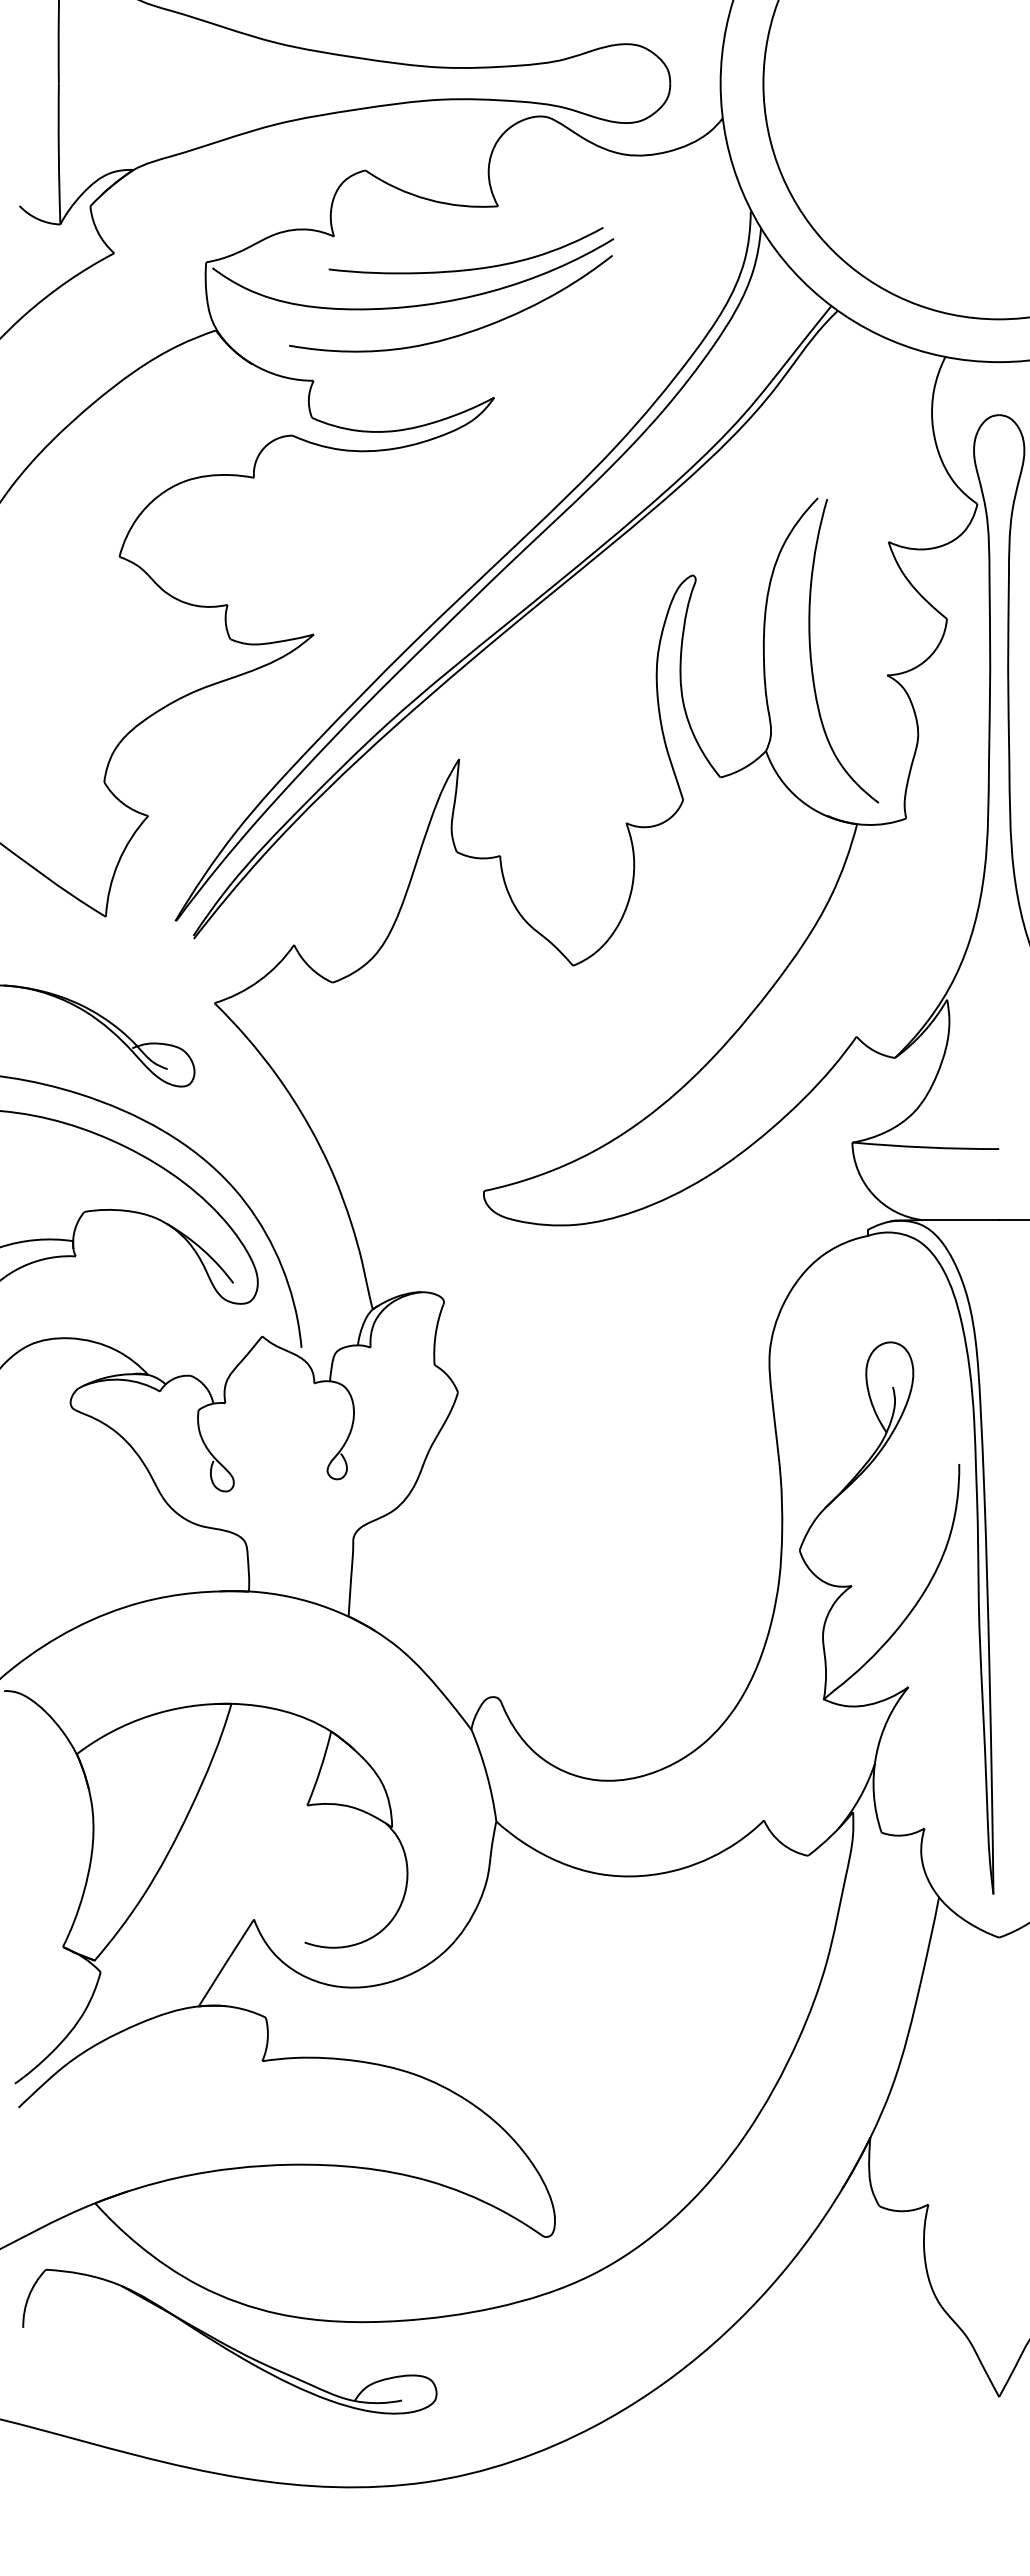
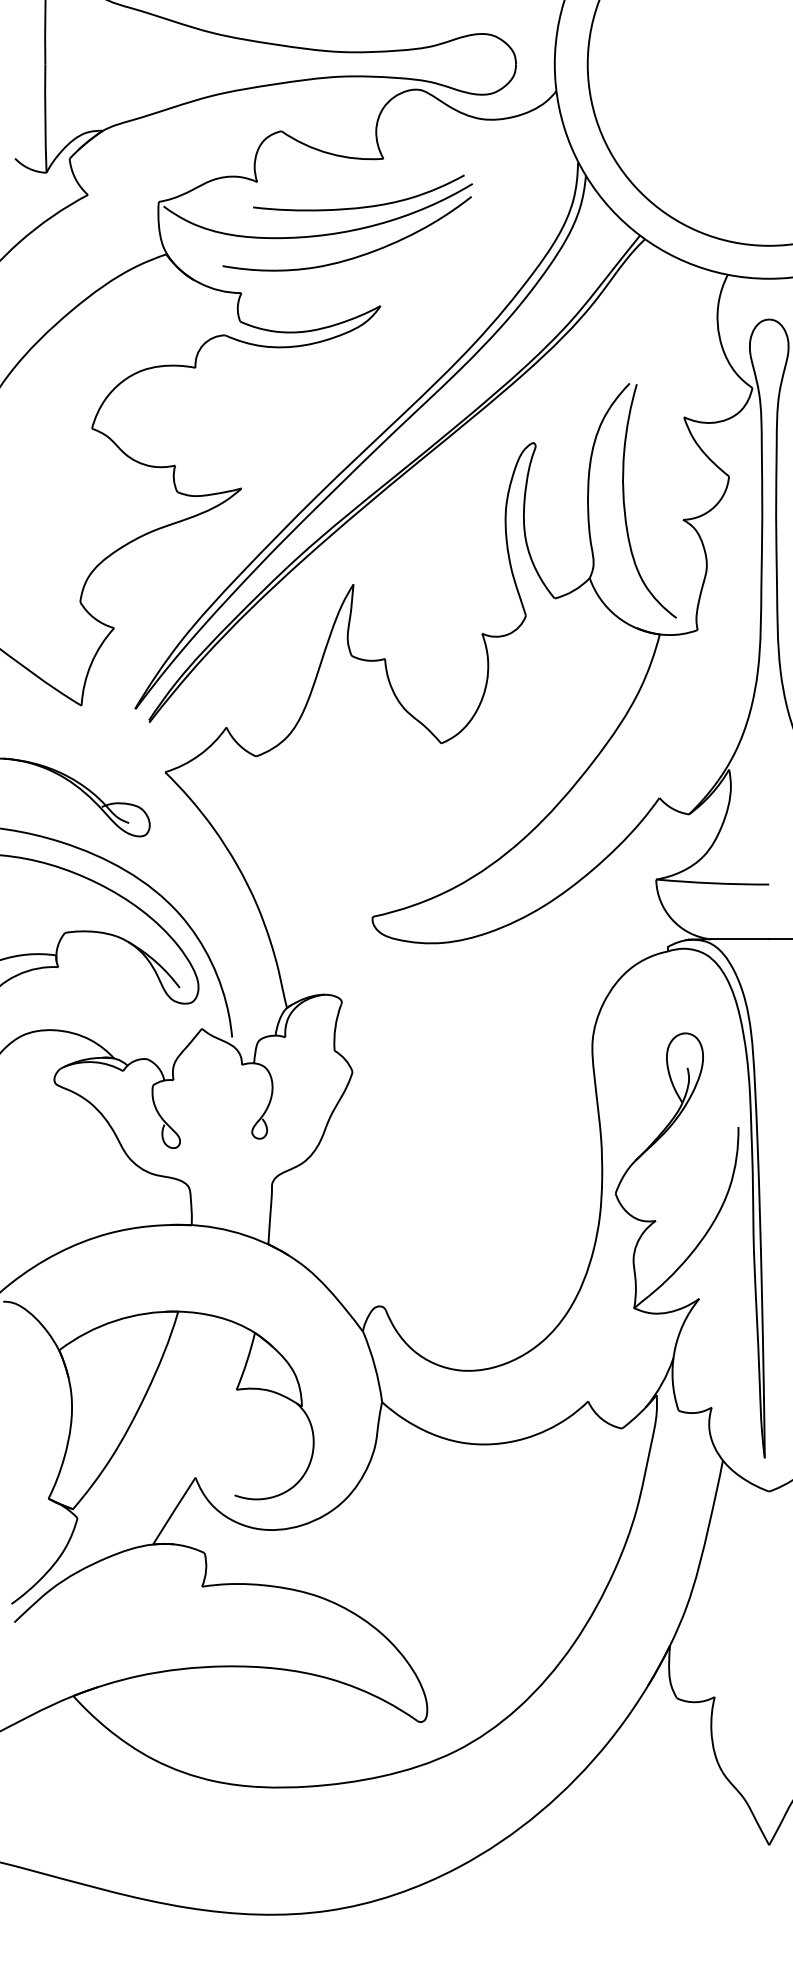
part: (229, 2341) -> (176, 1802), removed

